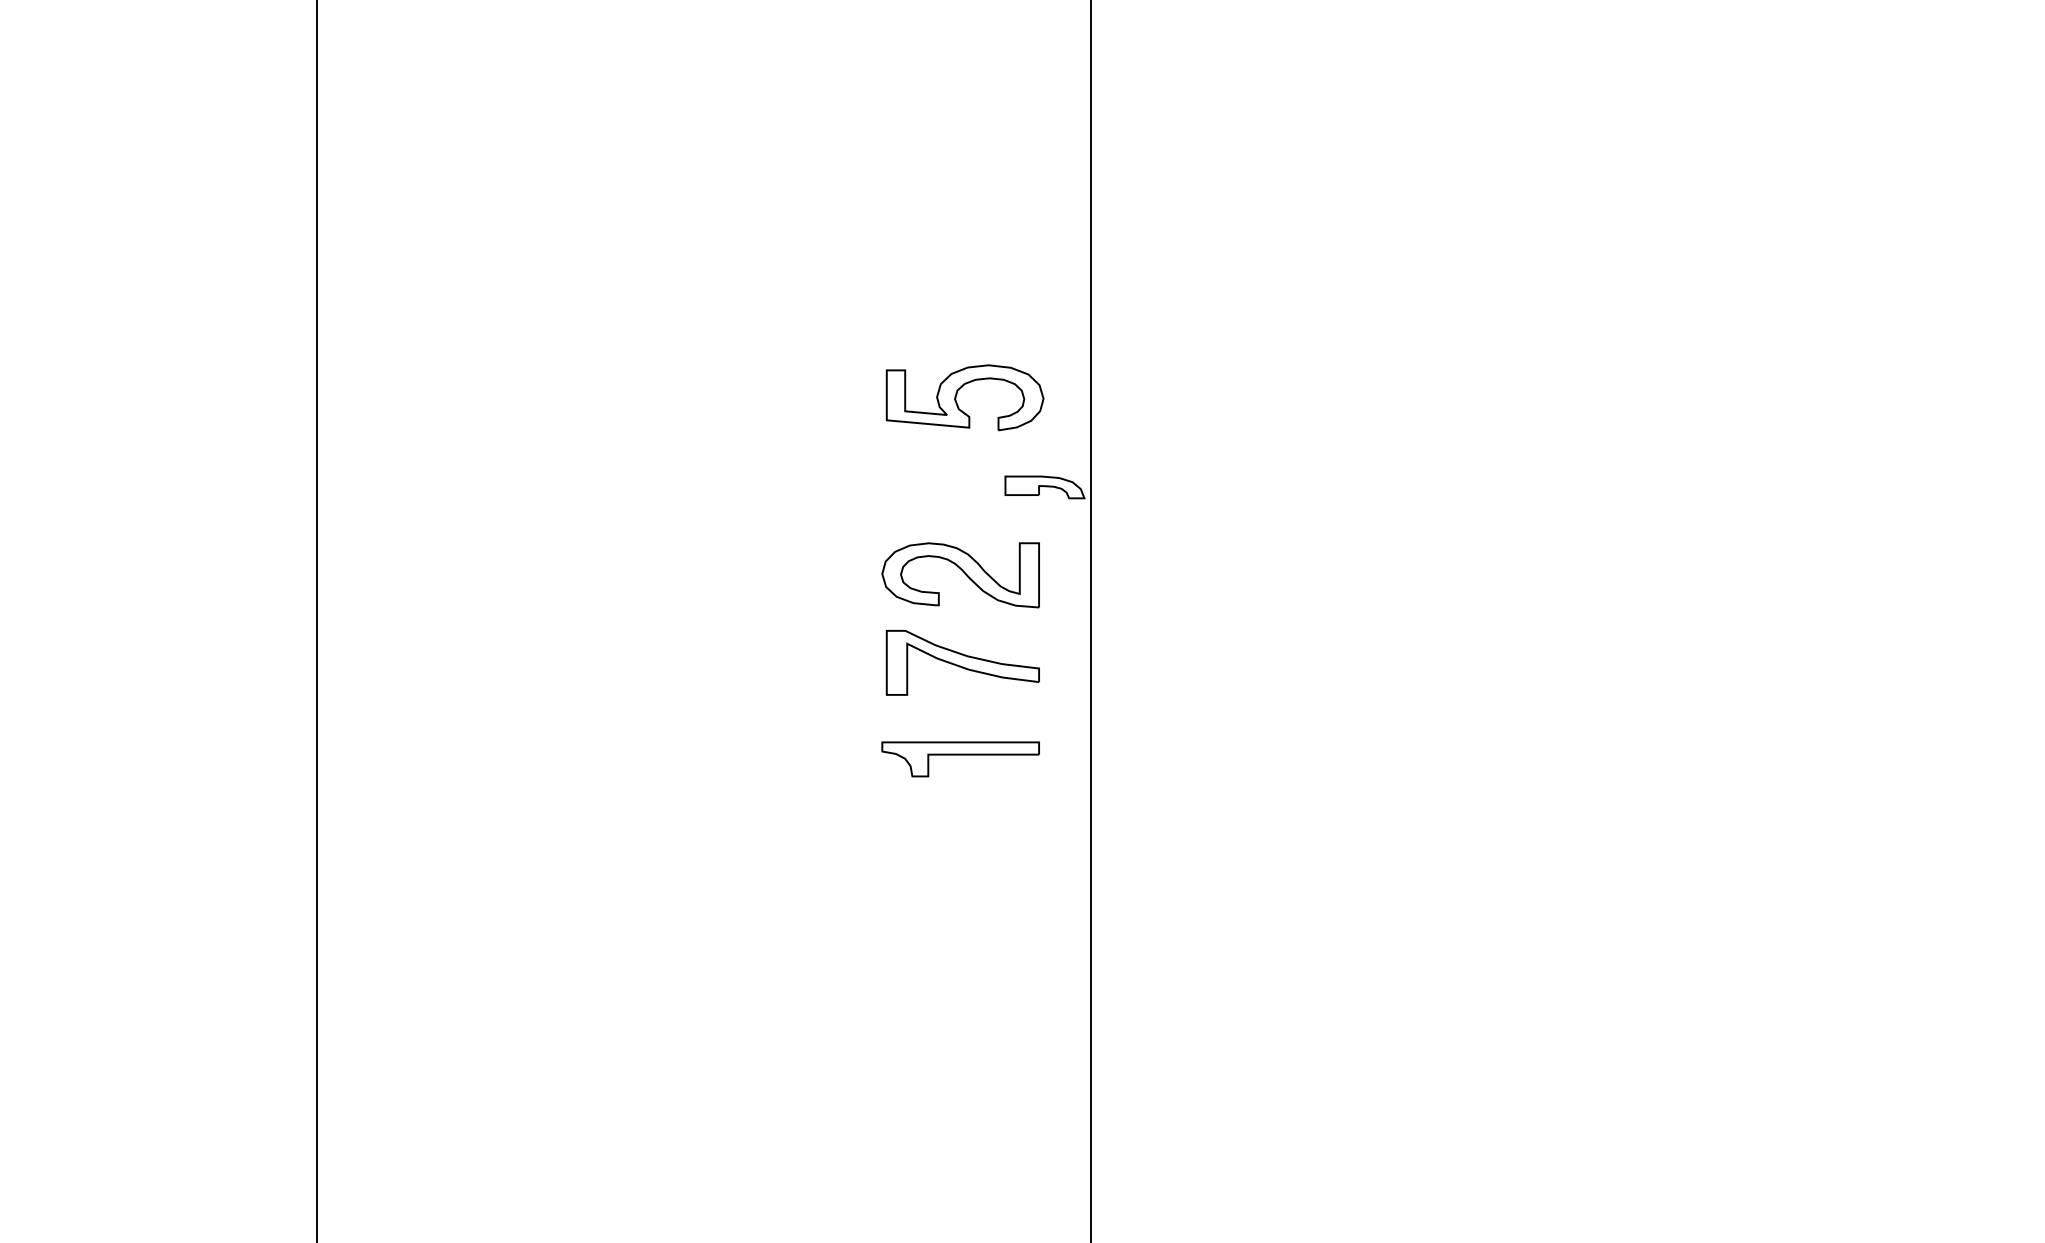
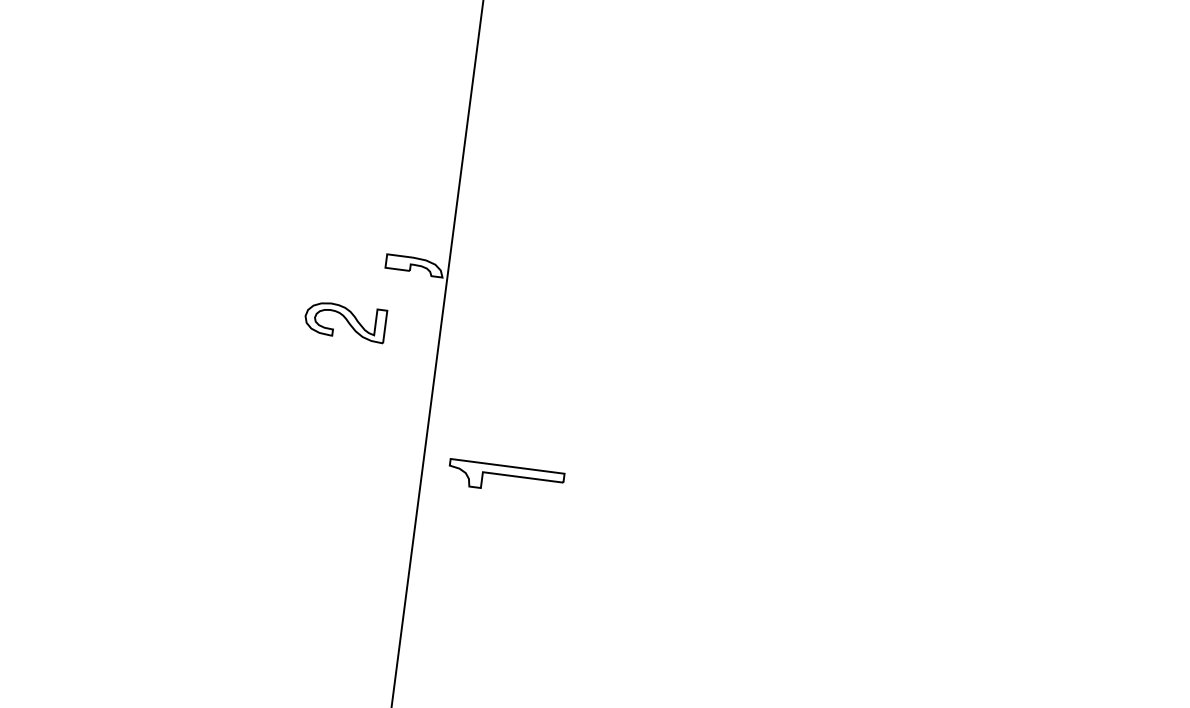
part: (957, 394) -> (360, 190), removed
part: (960, 575) -> (345, 321), size x0.7
part: (962, 662) -> (338, 385), removed
part: (960, 759) -> (505, 478), moved

